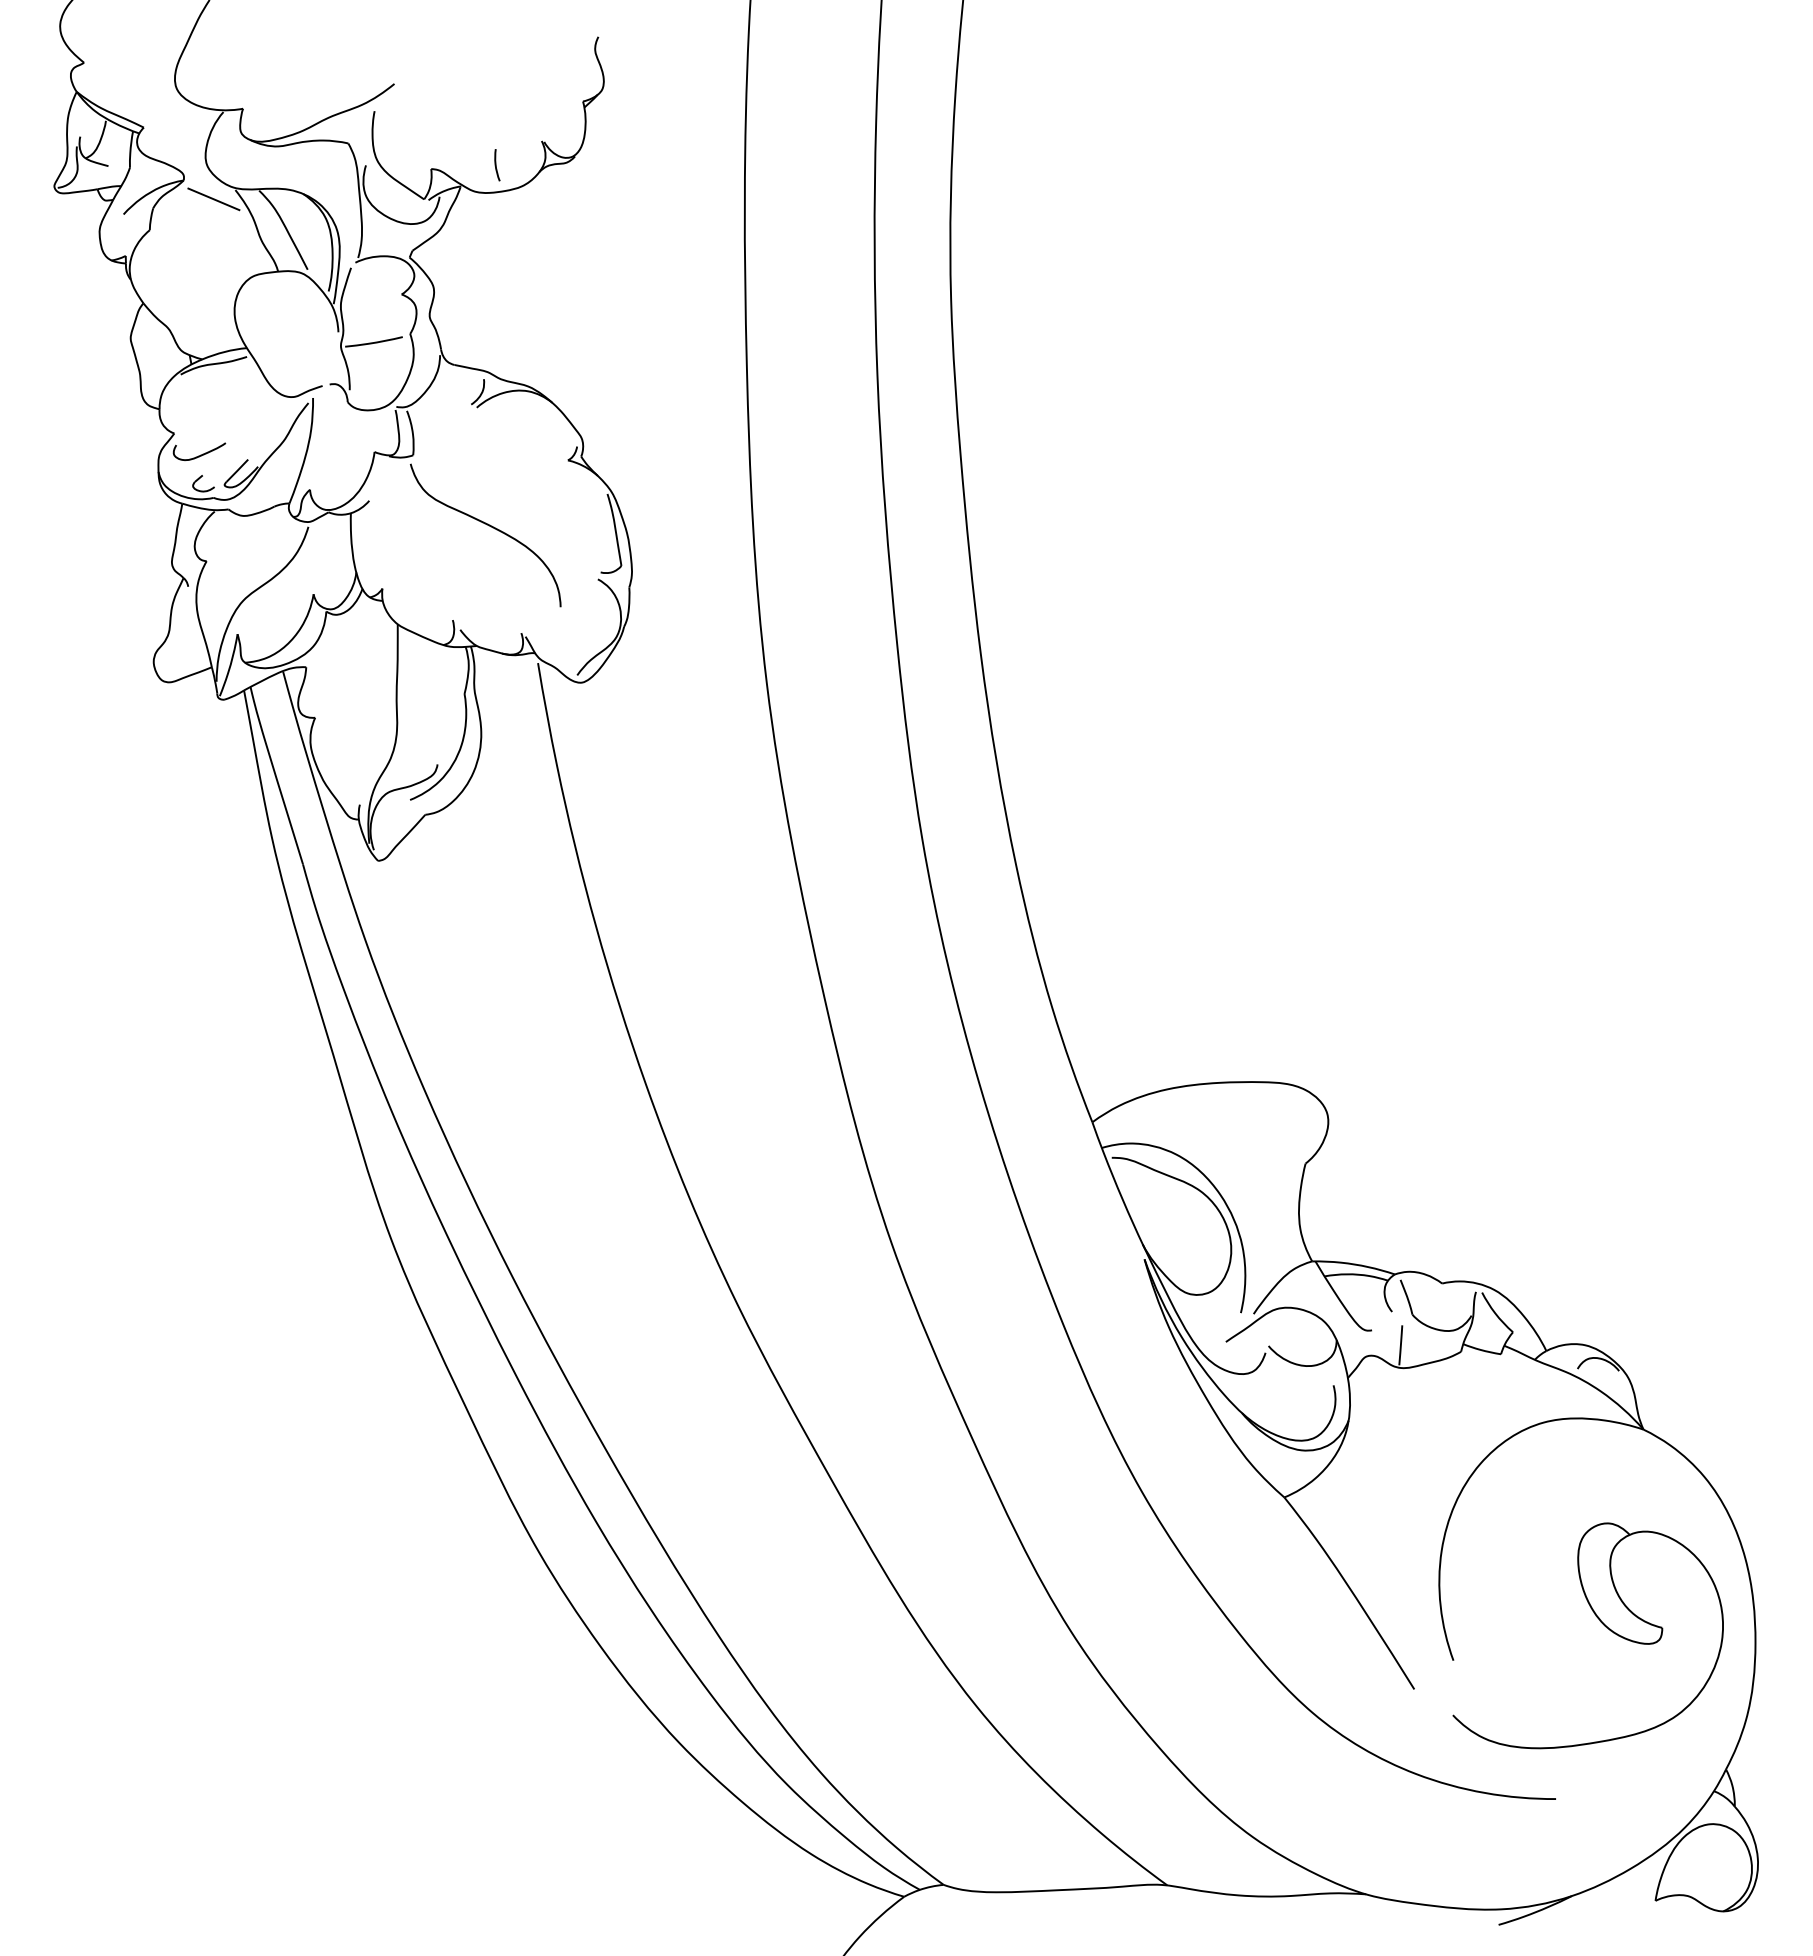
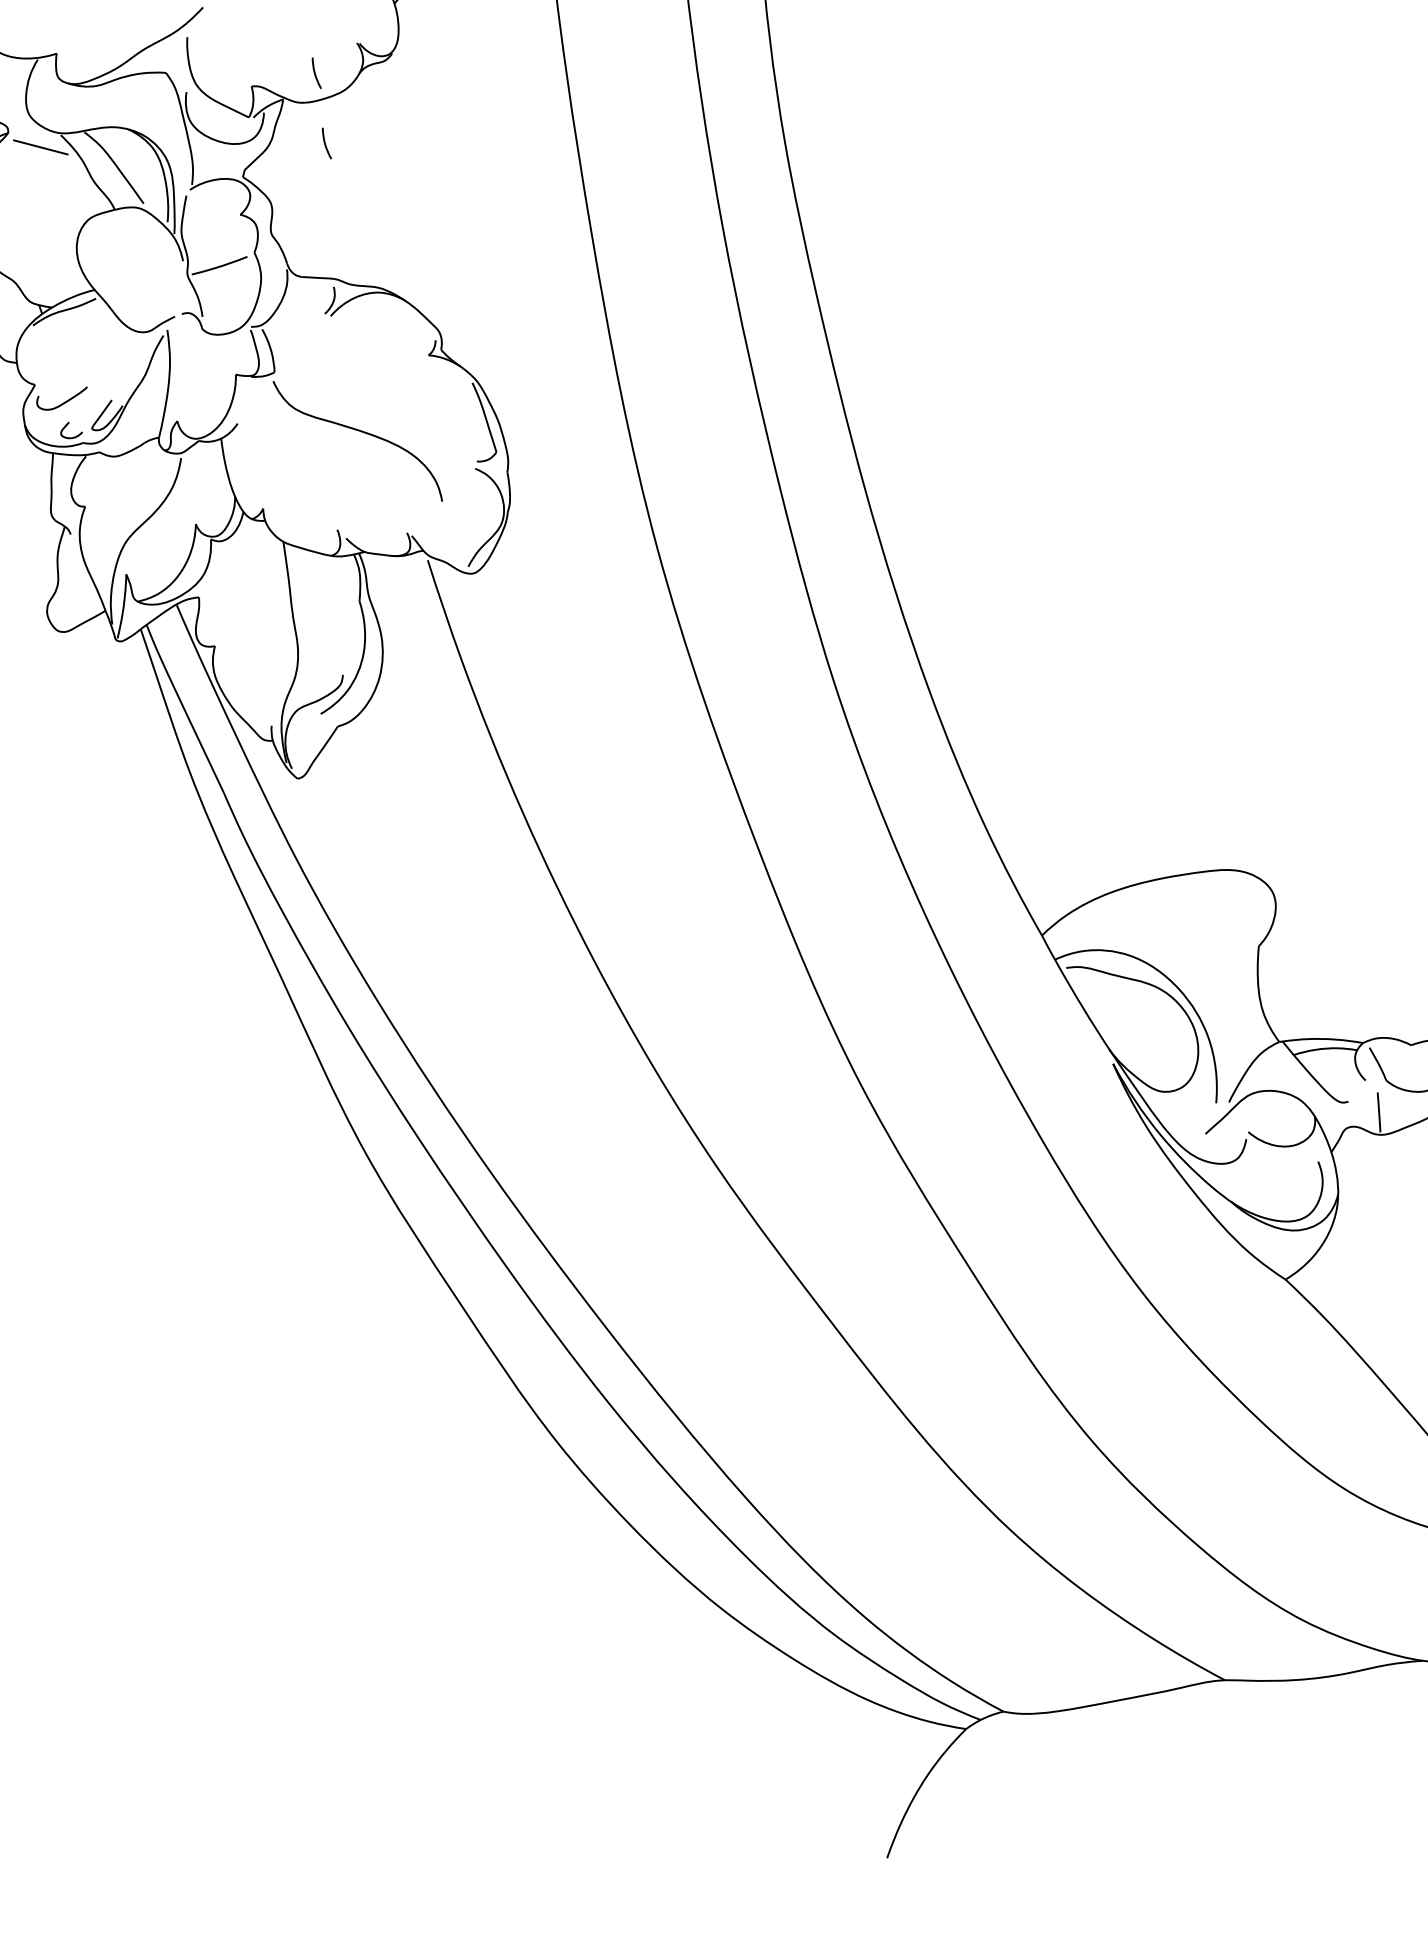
curve: (496, 236) -> (325, 143), added

